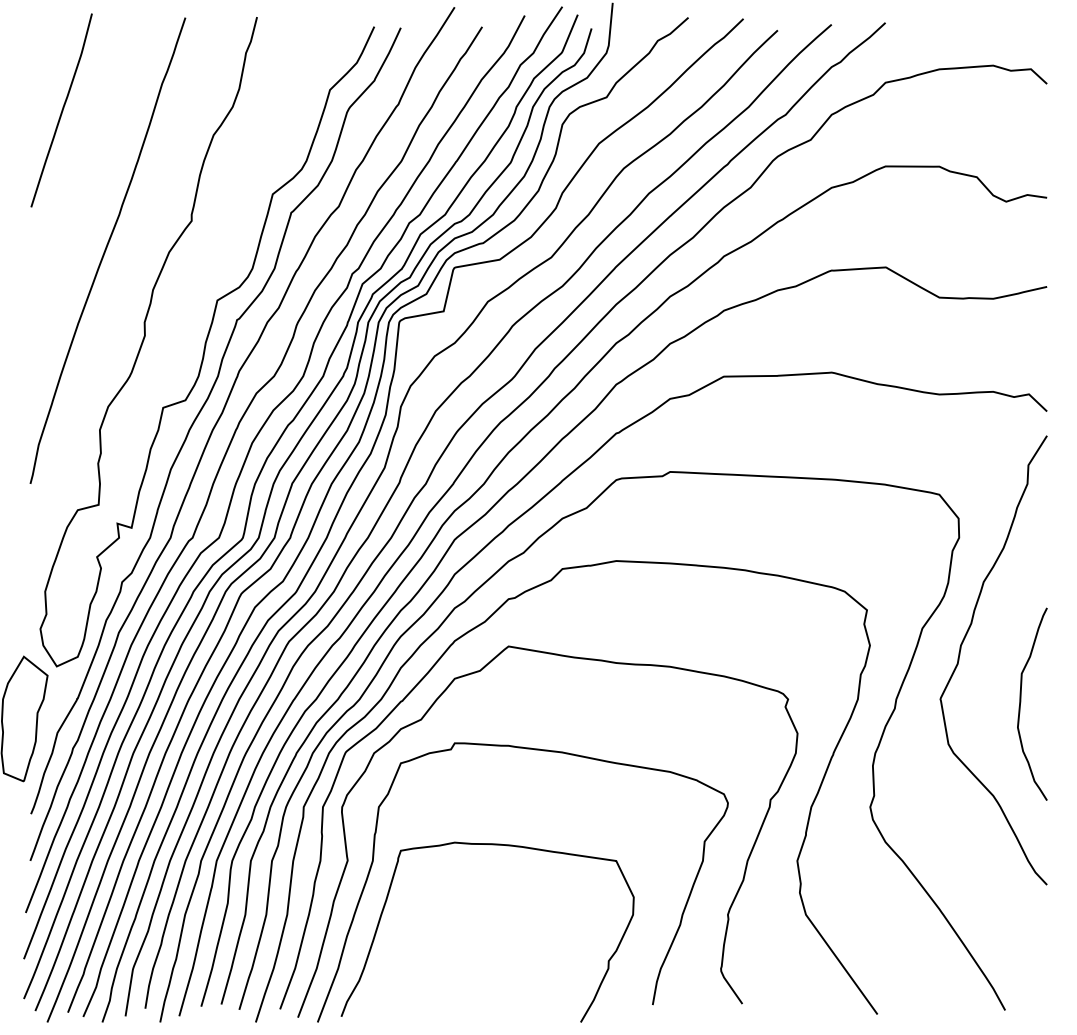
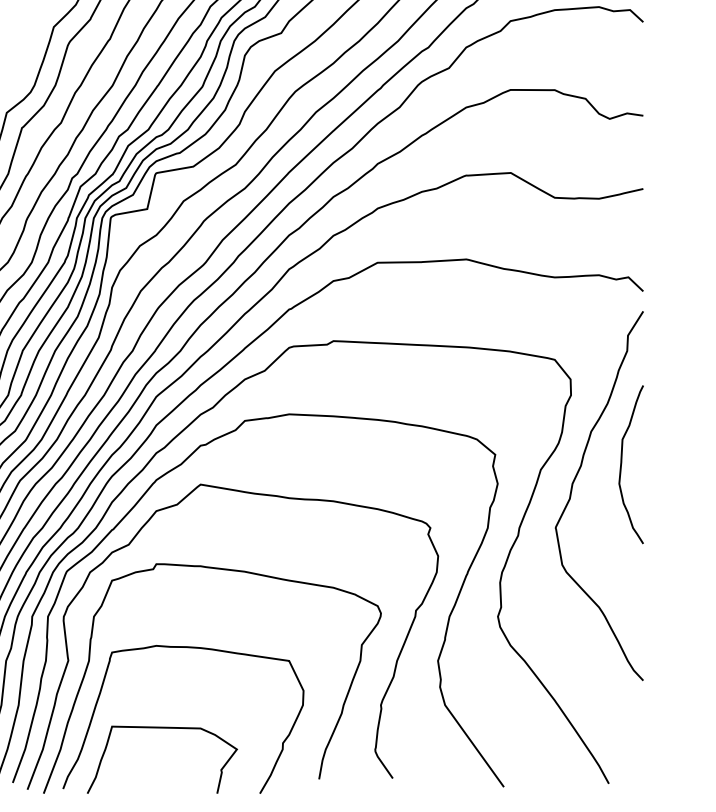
curve: (1021, 702) -> (622, 463), moved
curve: (464, 943) -> (164, 728), added

